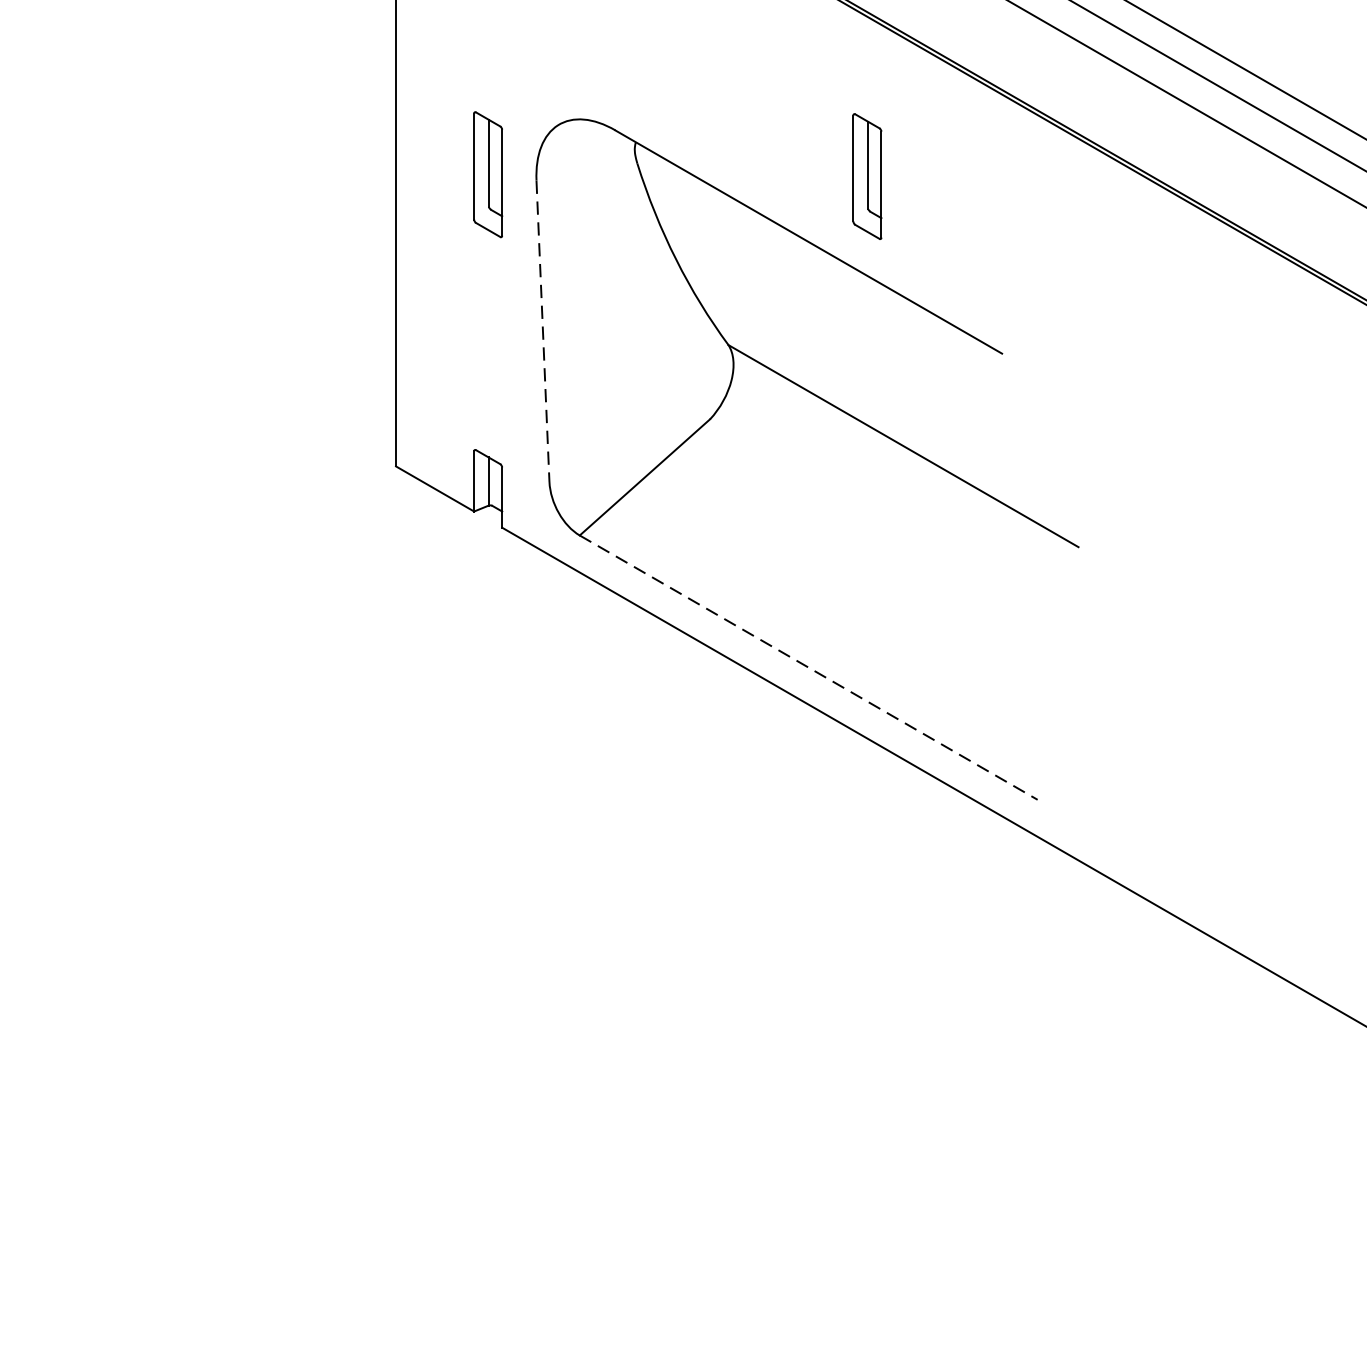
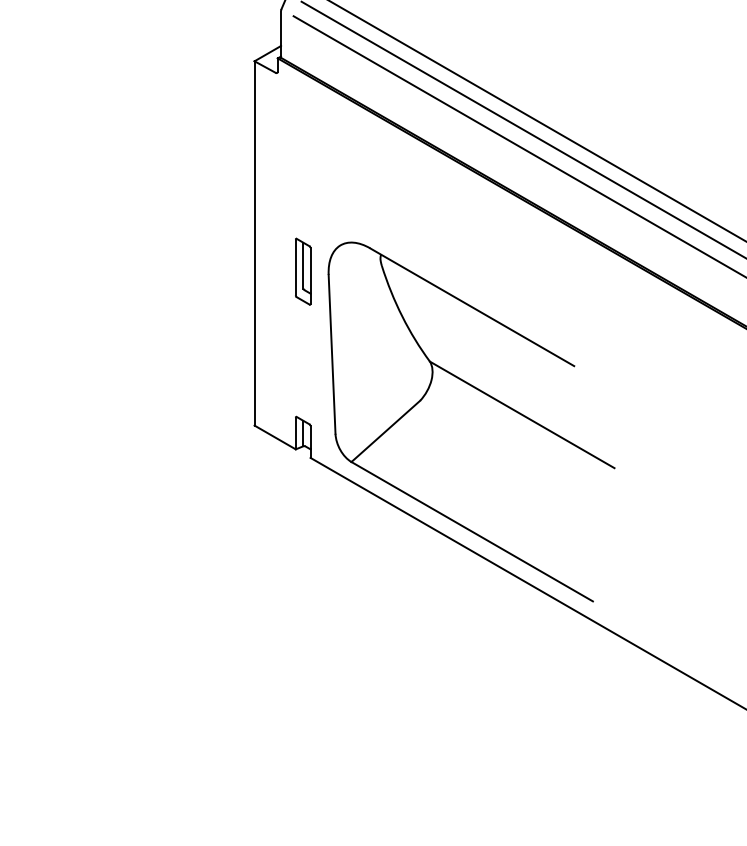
part: (868, 176) -> (503, 272), removed
line: (543, 331) -> (332, 354), dashed -> solid
line: (809, 667) -> (472, 531), dashed -> solid

